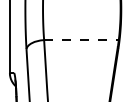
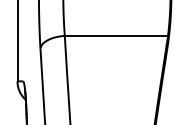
line: (81, 40) -> (116, 36), dashed -> solid

